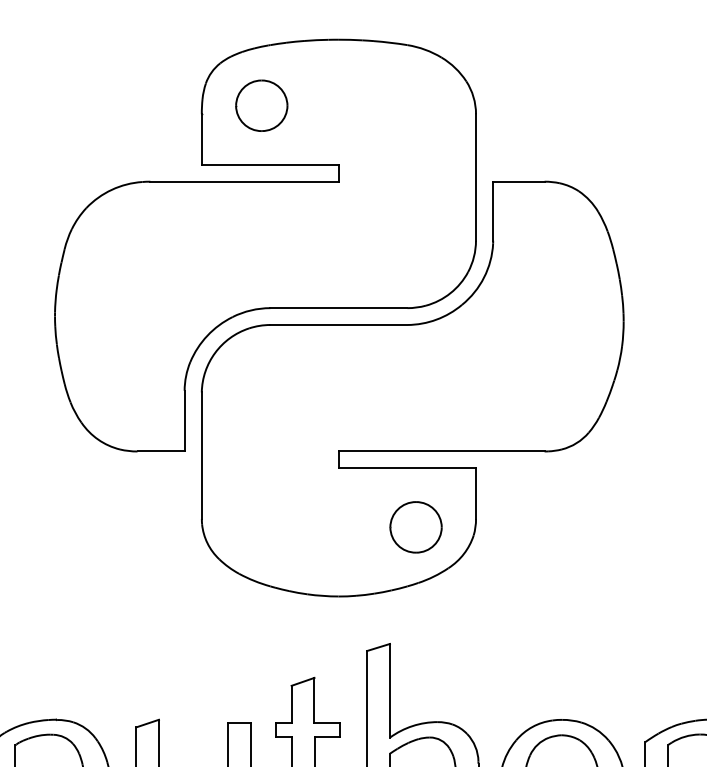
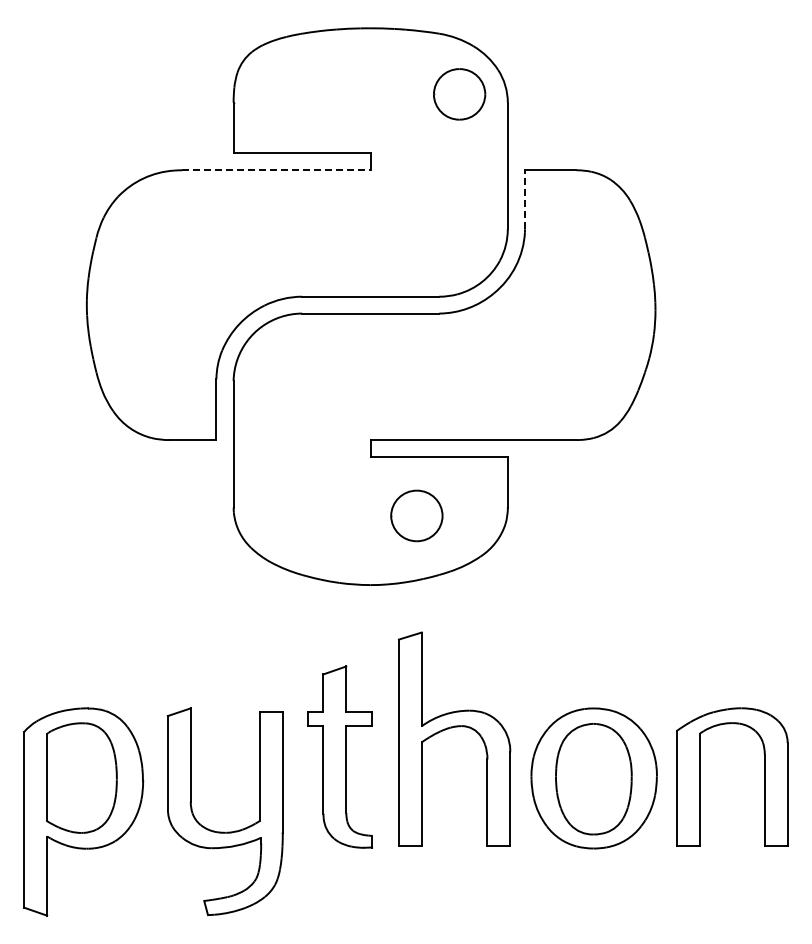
part: (261, 105) -> (459, 94), moved
line: (244, 181) -> (276, 170), solid -> dashed
line: (493, 210) -> (525, 199), solid -> dashed
part: (415, 526) -> (416, 515), moved

